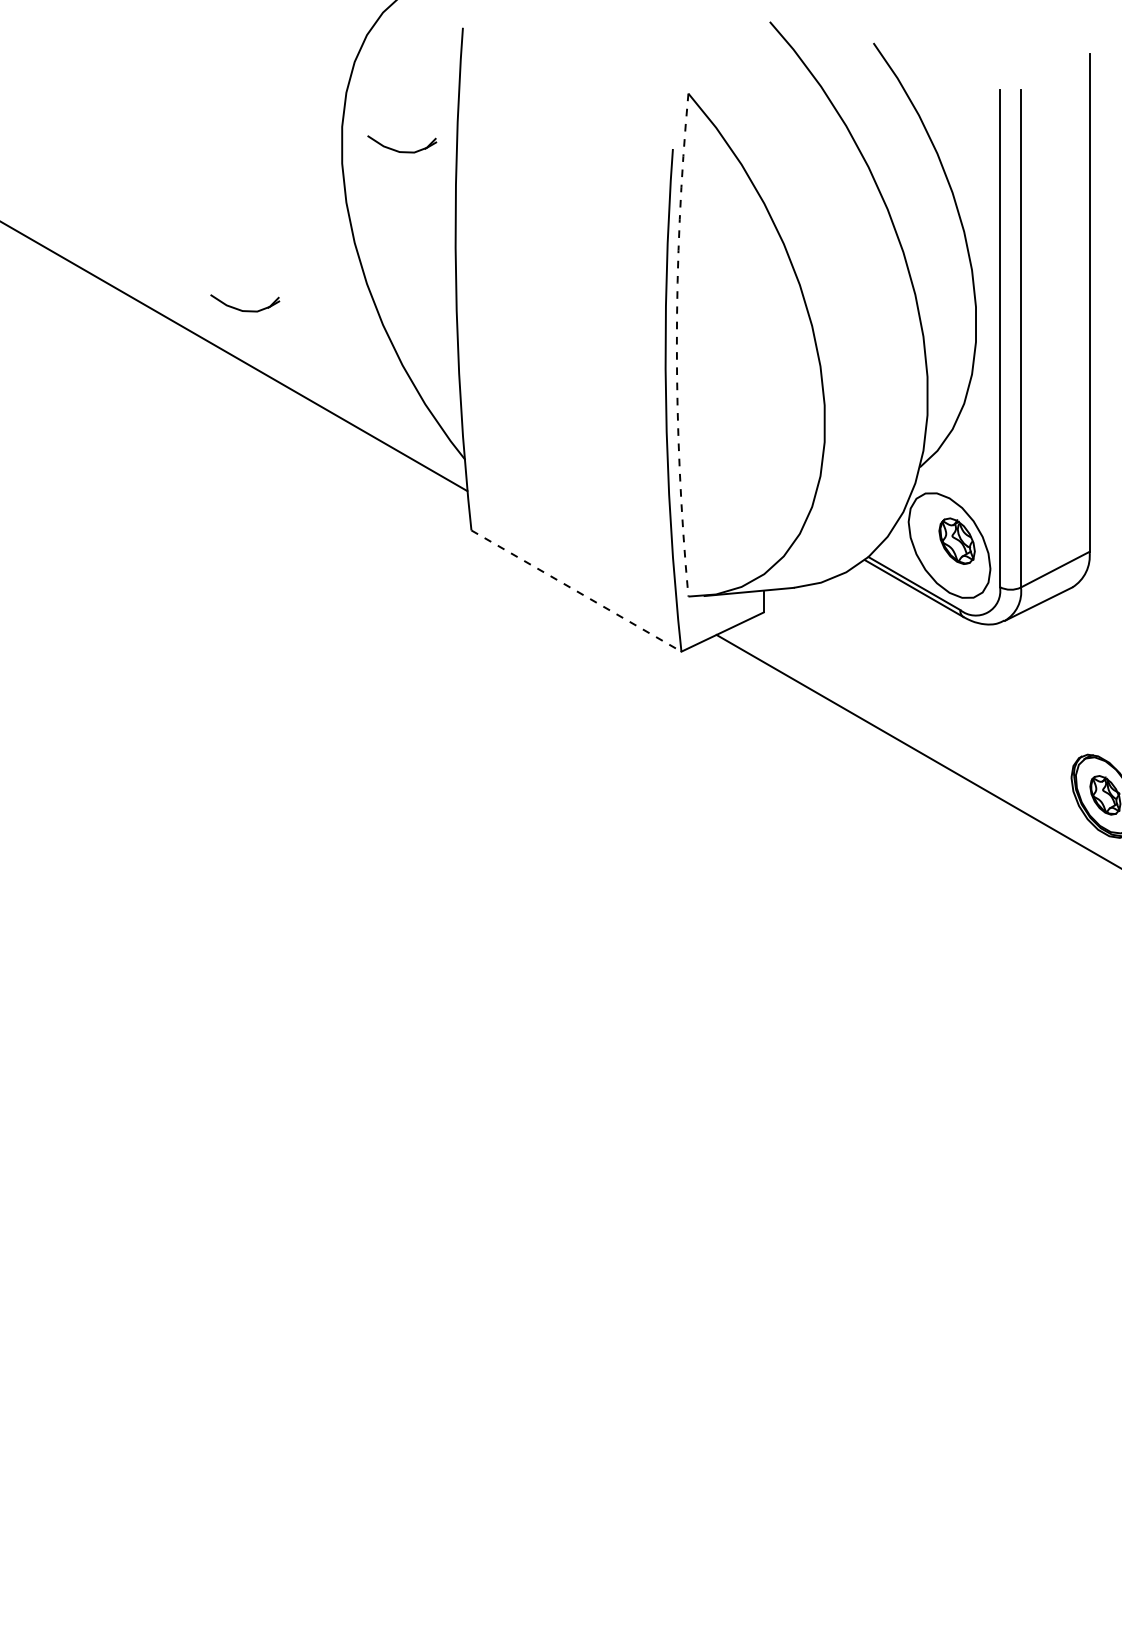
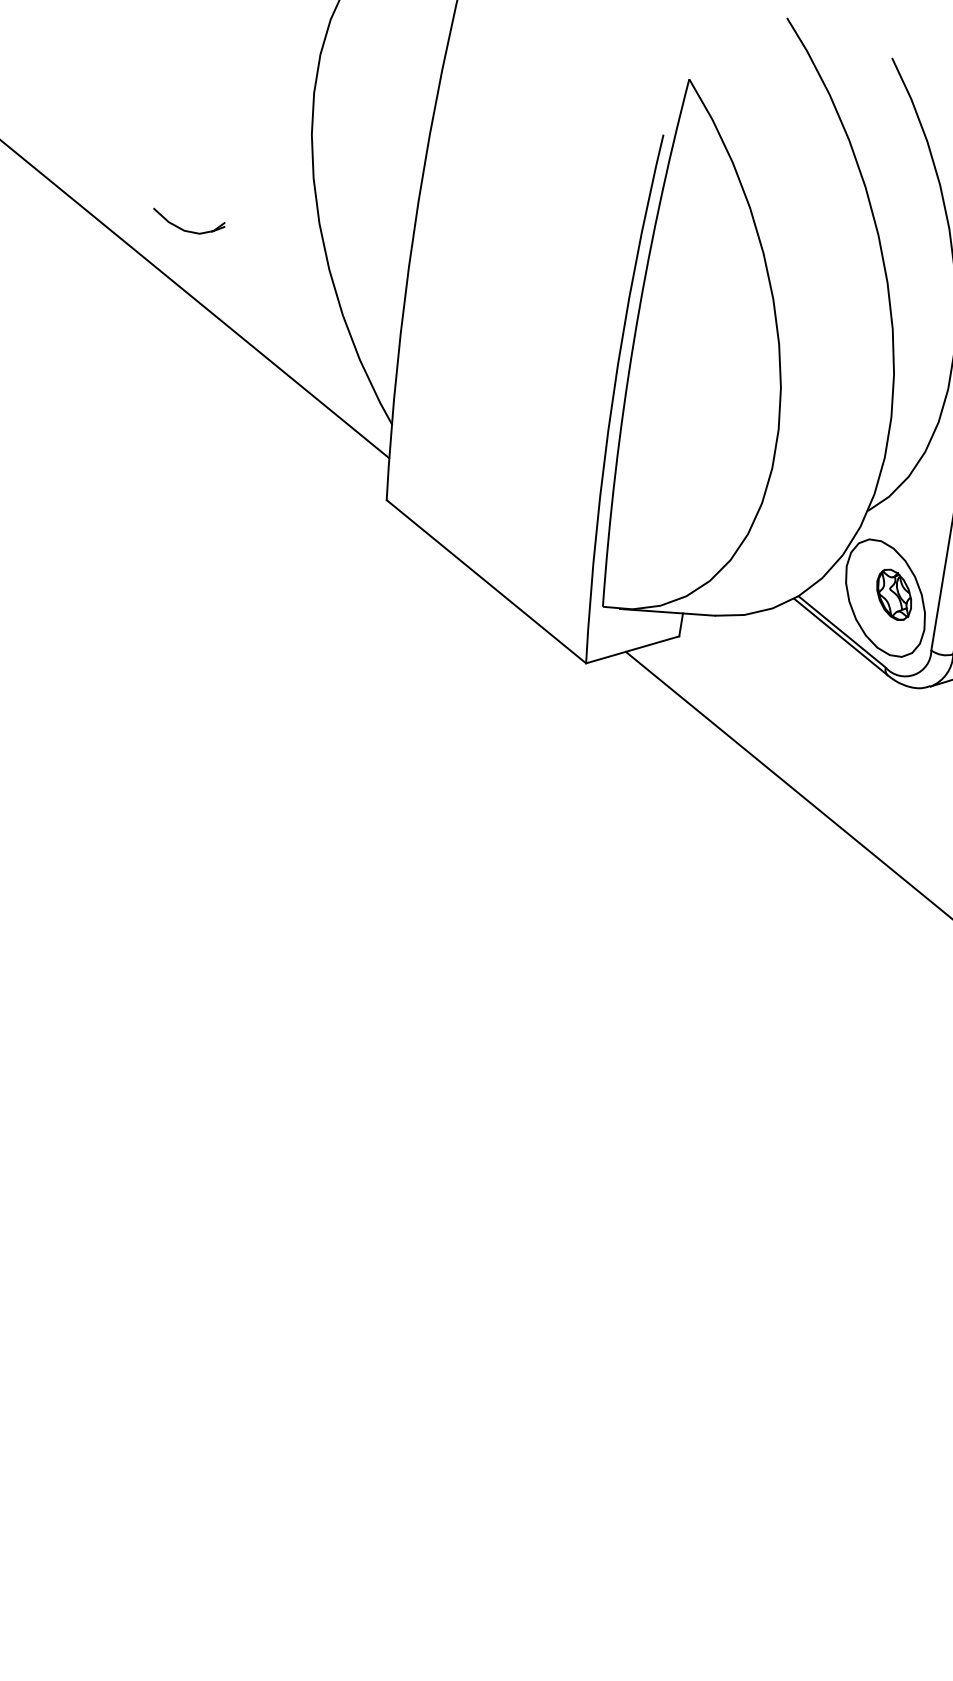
part: (402, 151) -> (379, 90), removed
arc: (676, 345) -> (633, 341), dashed -> solid
line: (576, 591) -> (486, 582), dashed -> solid

